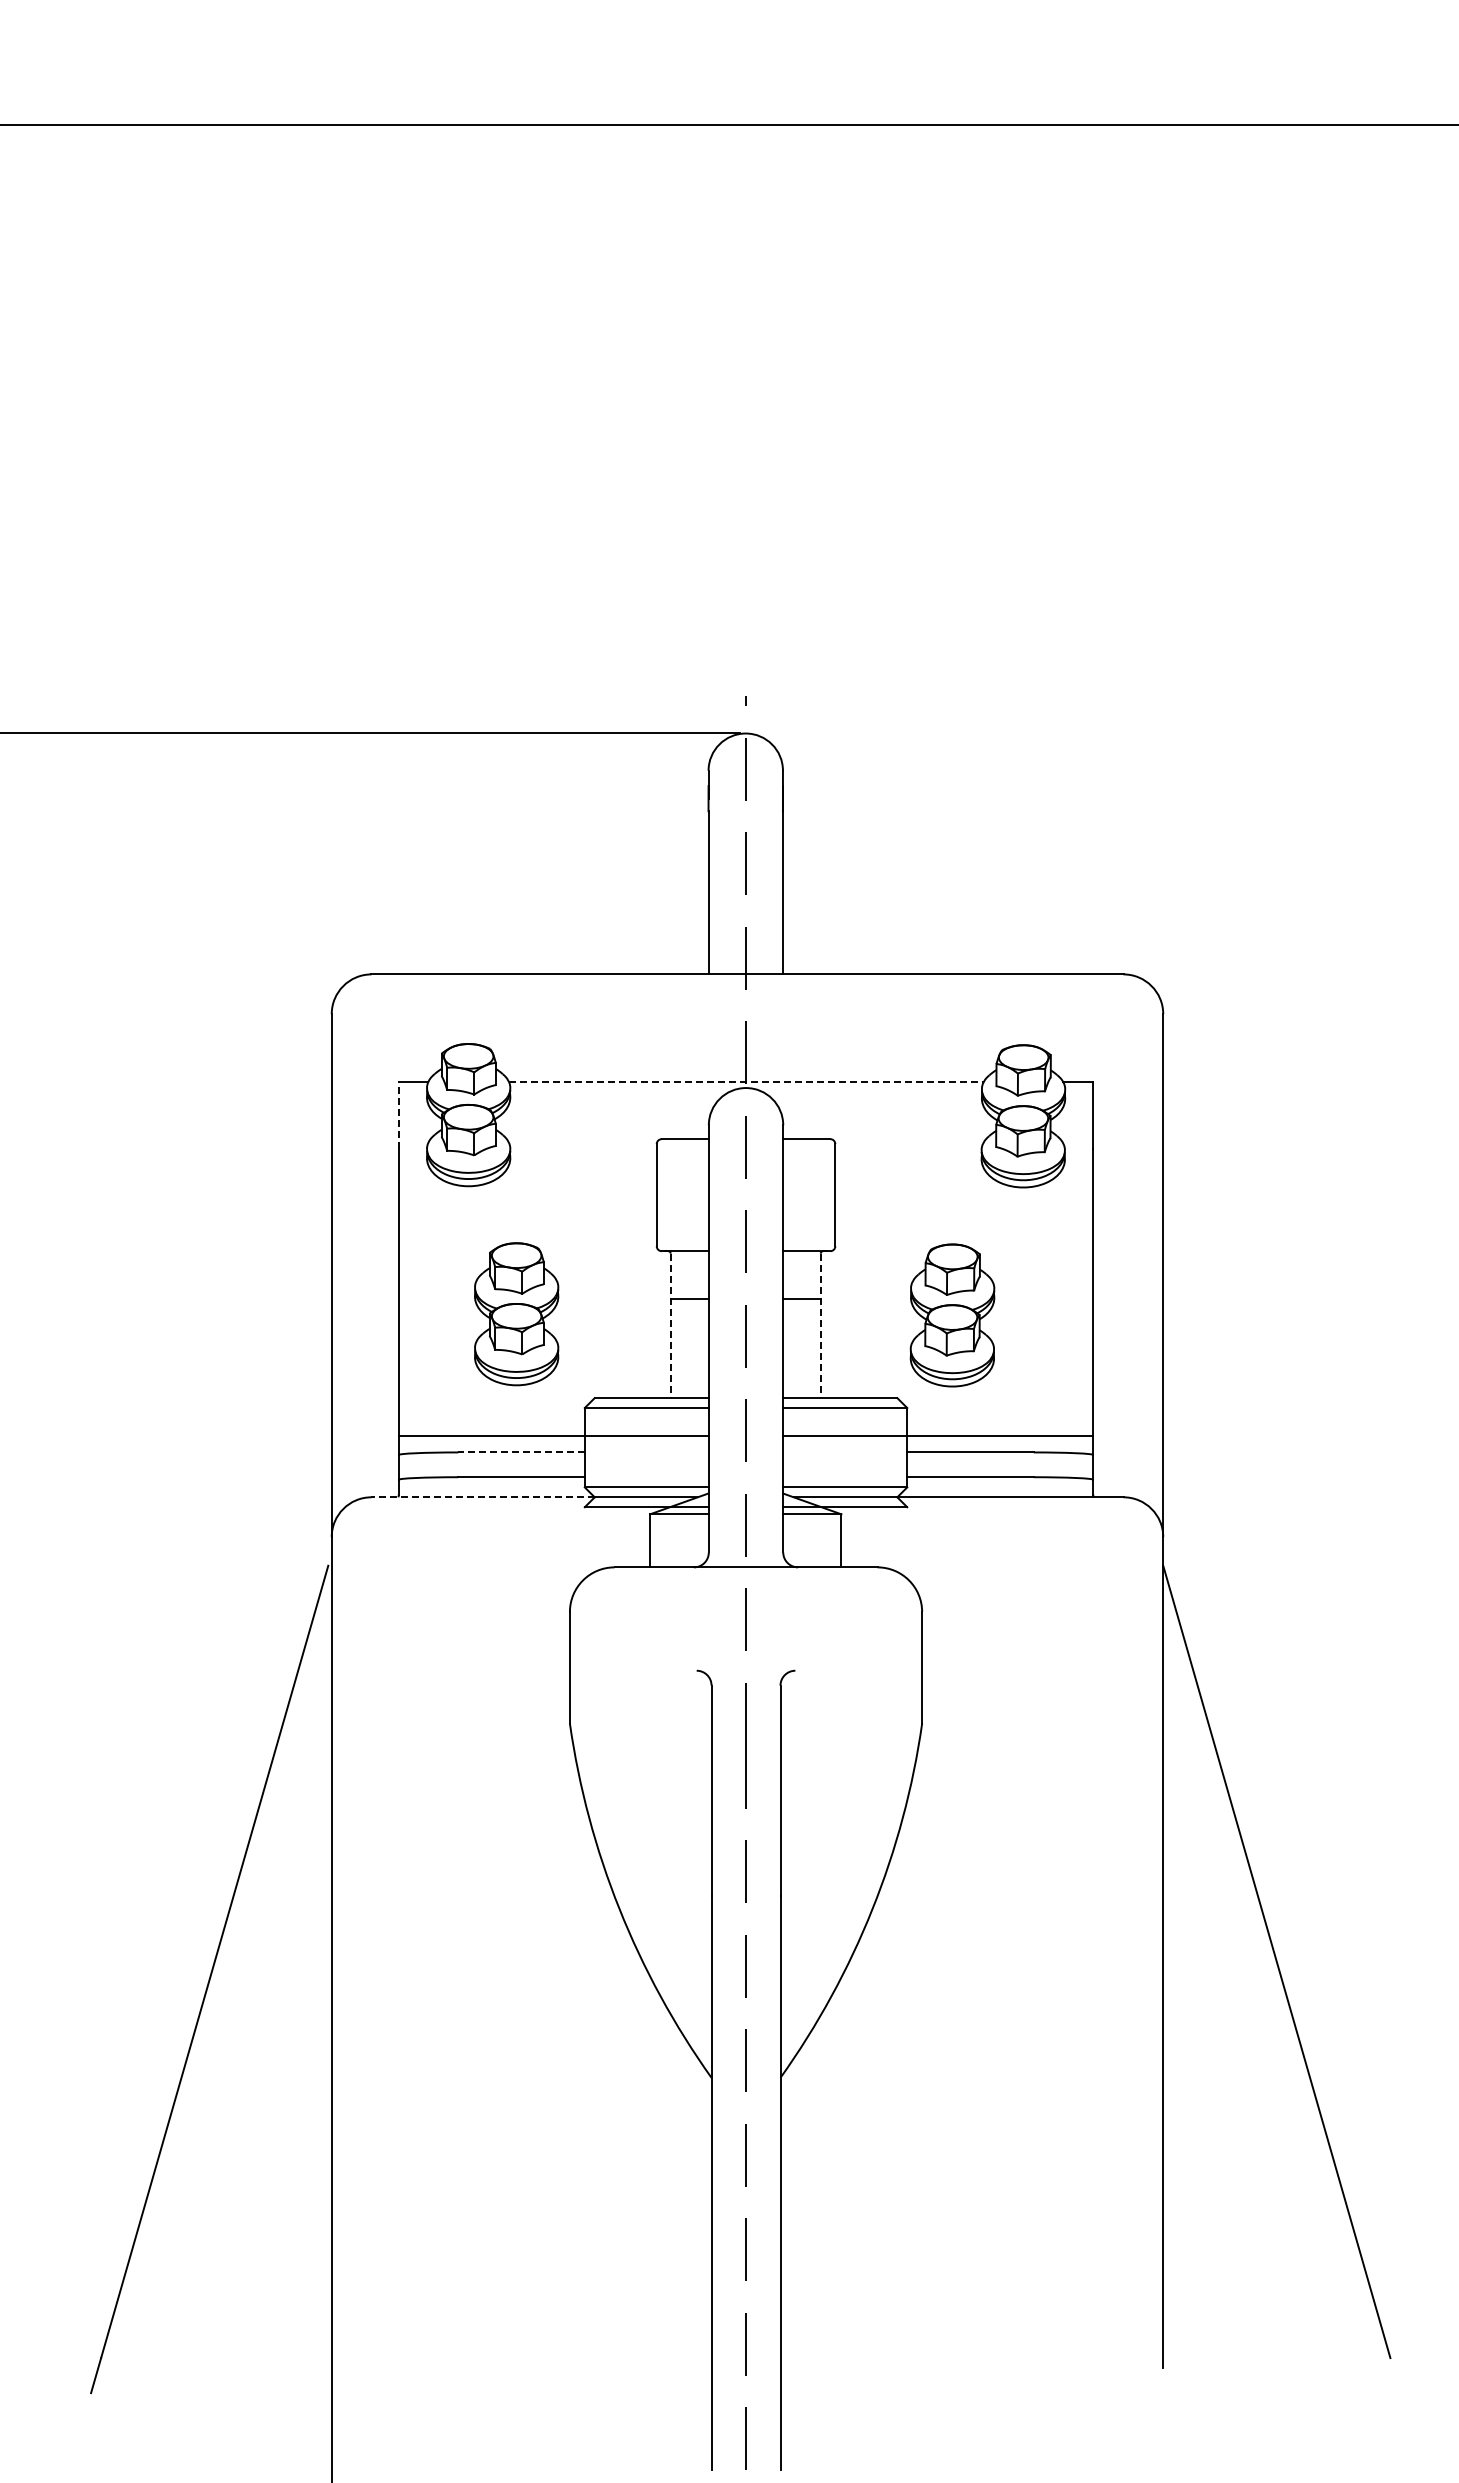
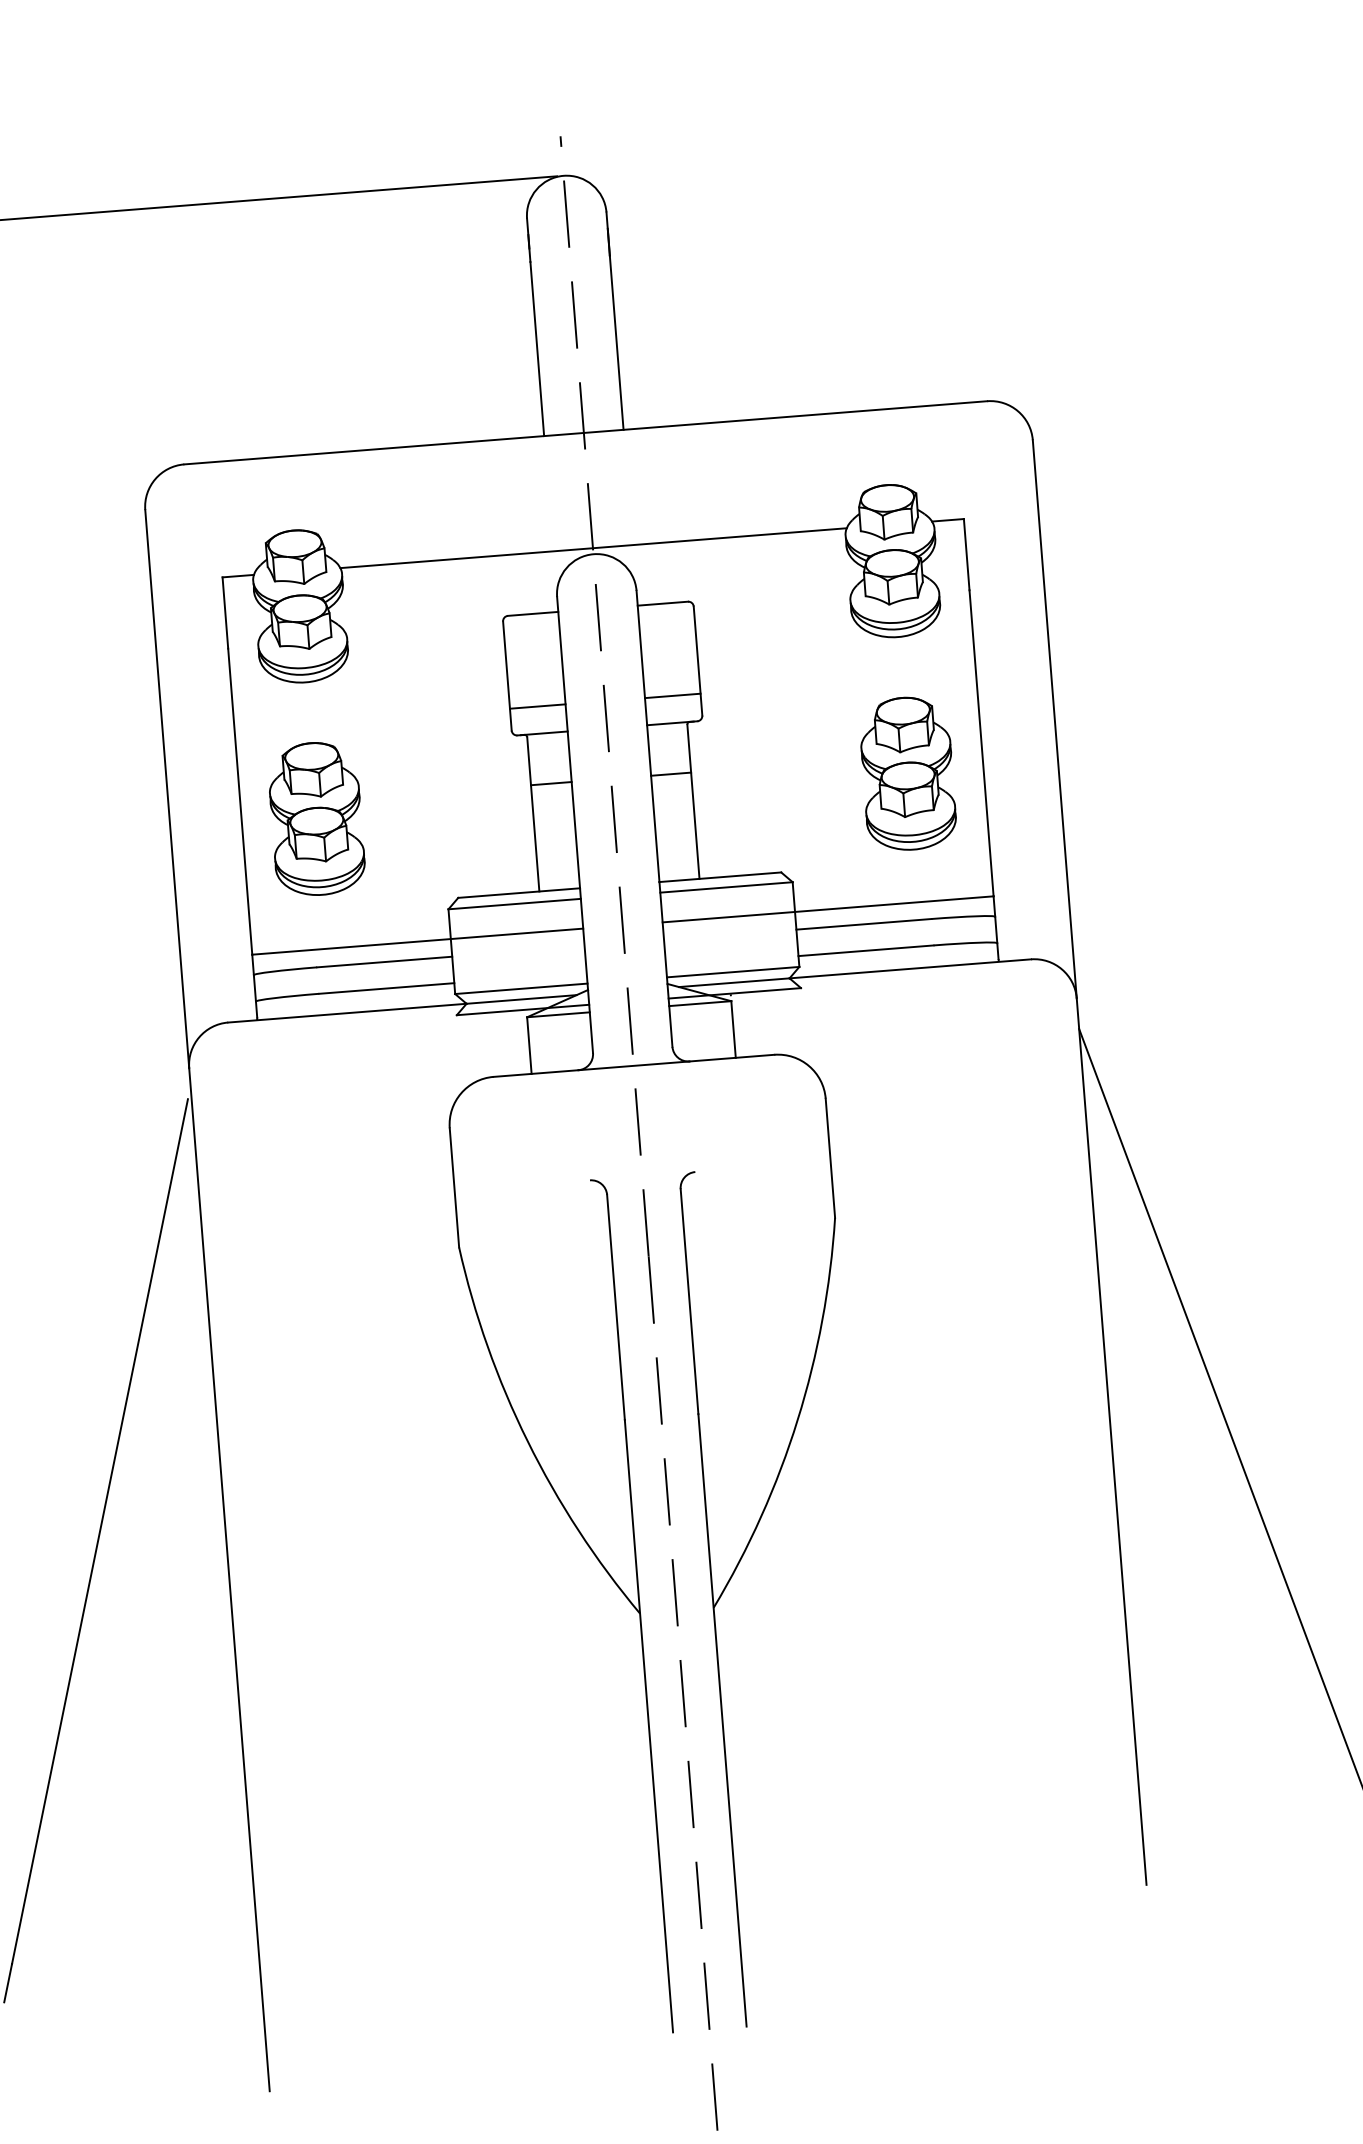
line: (746, 1082) -> (593, 548), dashed -> solid
line: (398, 1115) -> (225, 612), dashed -> solid
line: (682, 1225) -> (537, 706), added
line: (809, 1225) -> (673, 695), added
part: (516, 1314) -> (316, 819), moved
part: (952, 1315) -> (907, 773), moved
line: (670, 1326) -> (533, 815), dashed -> solid
line: (820, 1326) -> (693, 802), dashed -> solid
line: (521, 1452) -> (384, 962), dashed -> solid
line: (483, 1497) -> (347, 1013), dashed -> solid

